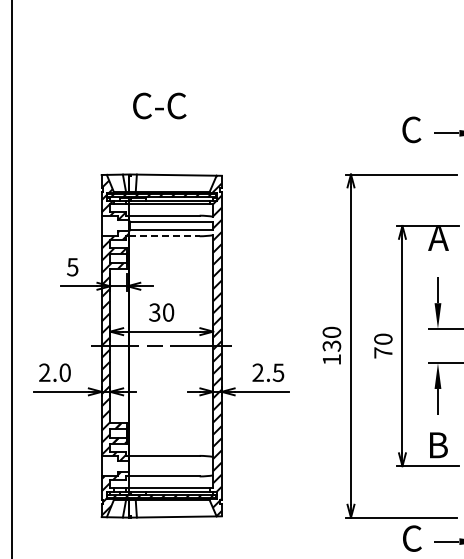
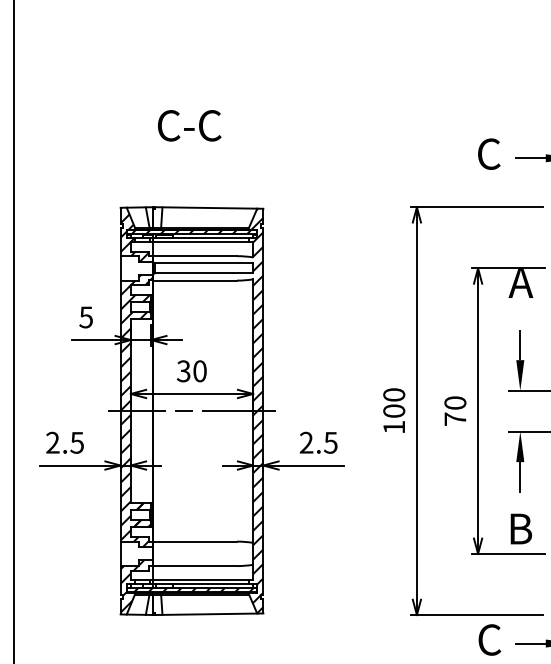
line: (164, 236) -> (195, 280), dashed -> solid
text: (331, 345) -> (393, 410), 130 -> 100
text: (64, 372) -> (76, 442), 2.0 -> 2.5

